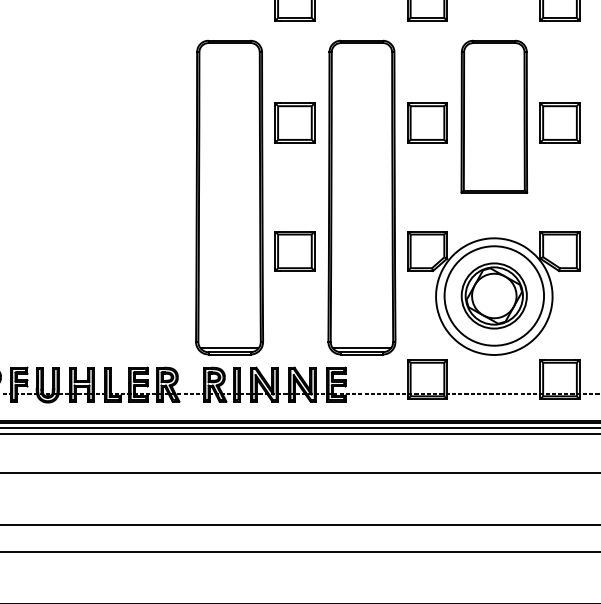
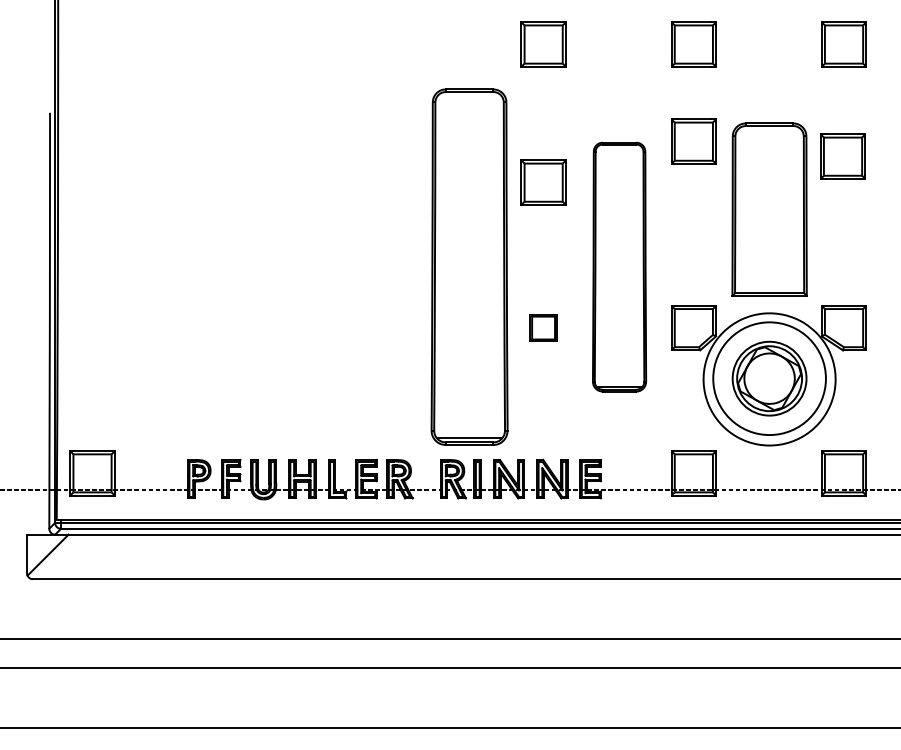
part: (494, 116) -> (769, 209), moved
part: (427, 122) -> (693, 141), moved
part: (559, 122) -> (842, 156), moved
part: (361, 197) -> (619, 266), size x0.7
part: (294, 250) -> (543, 327), size x0.6

